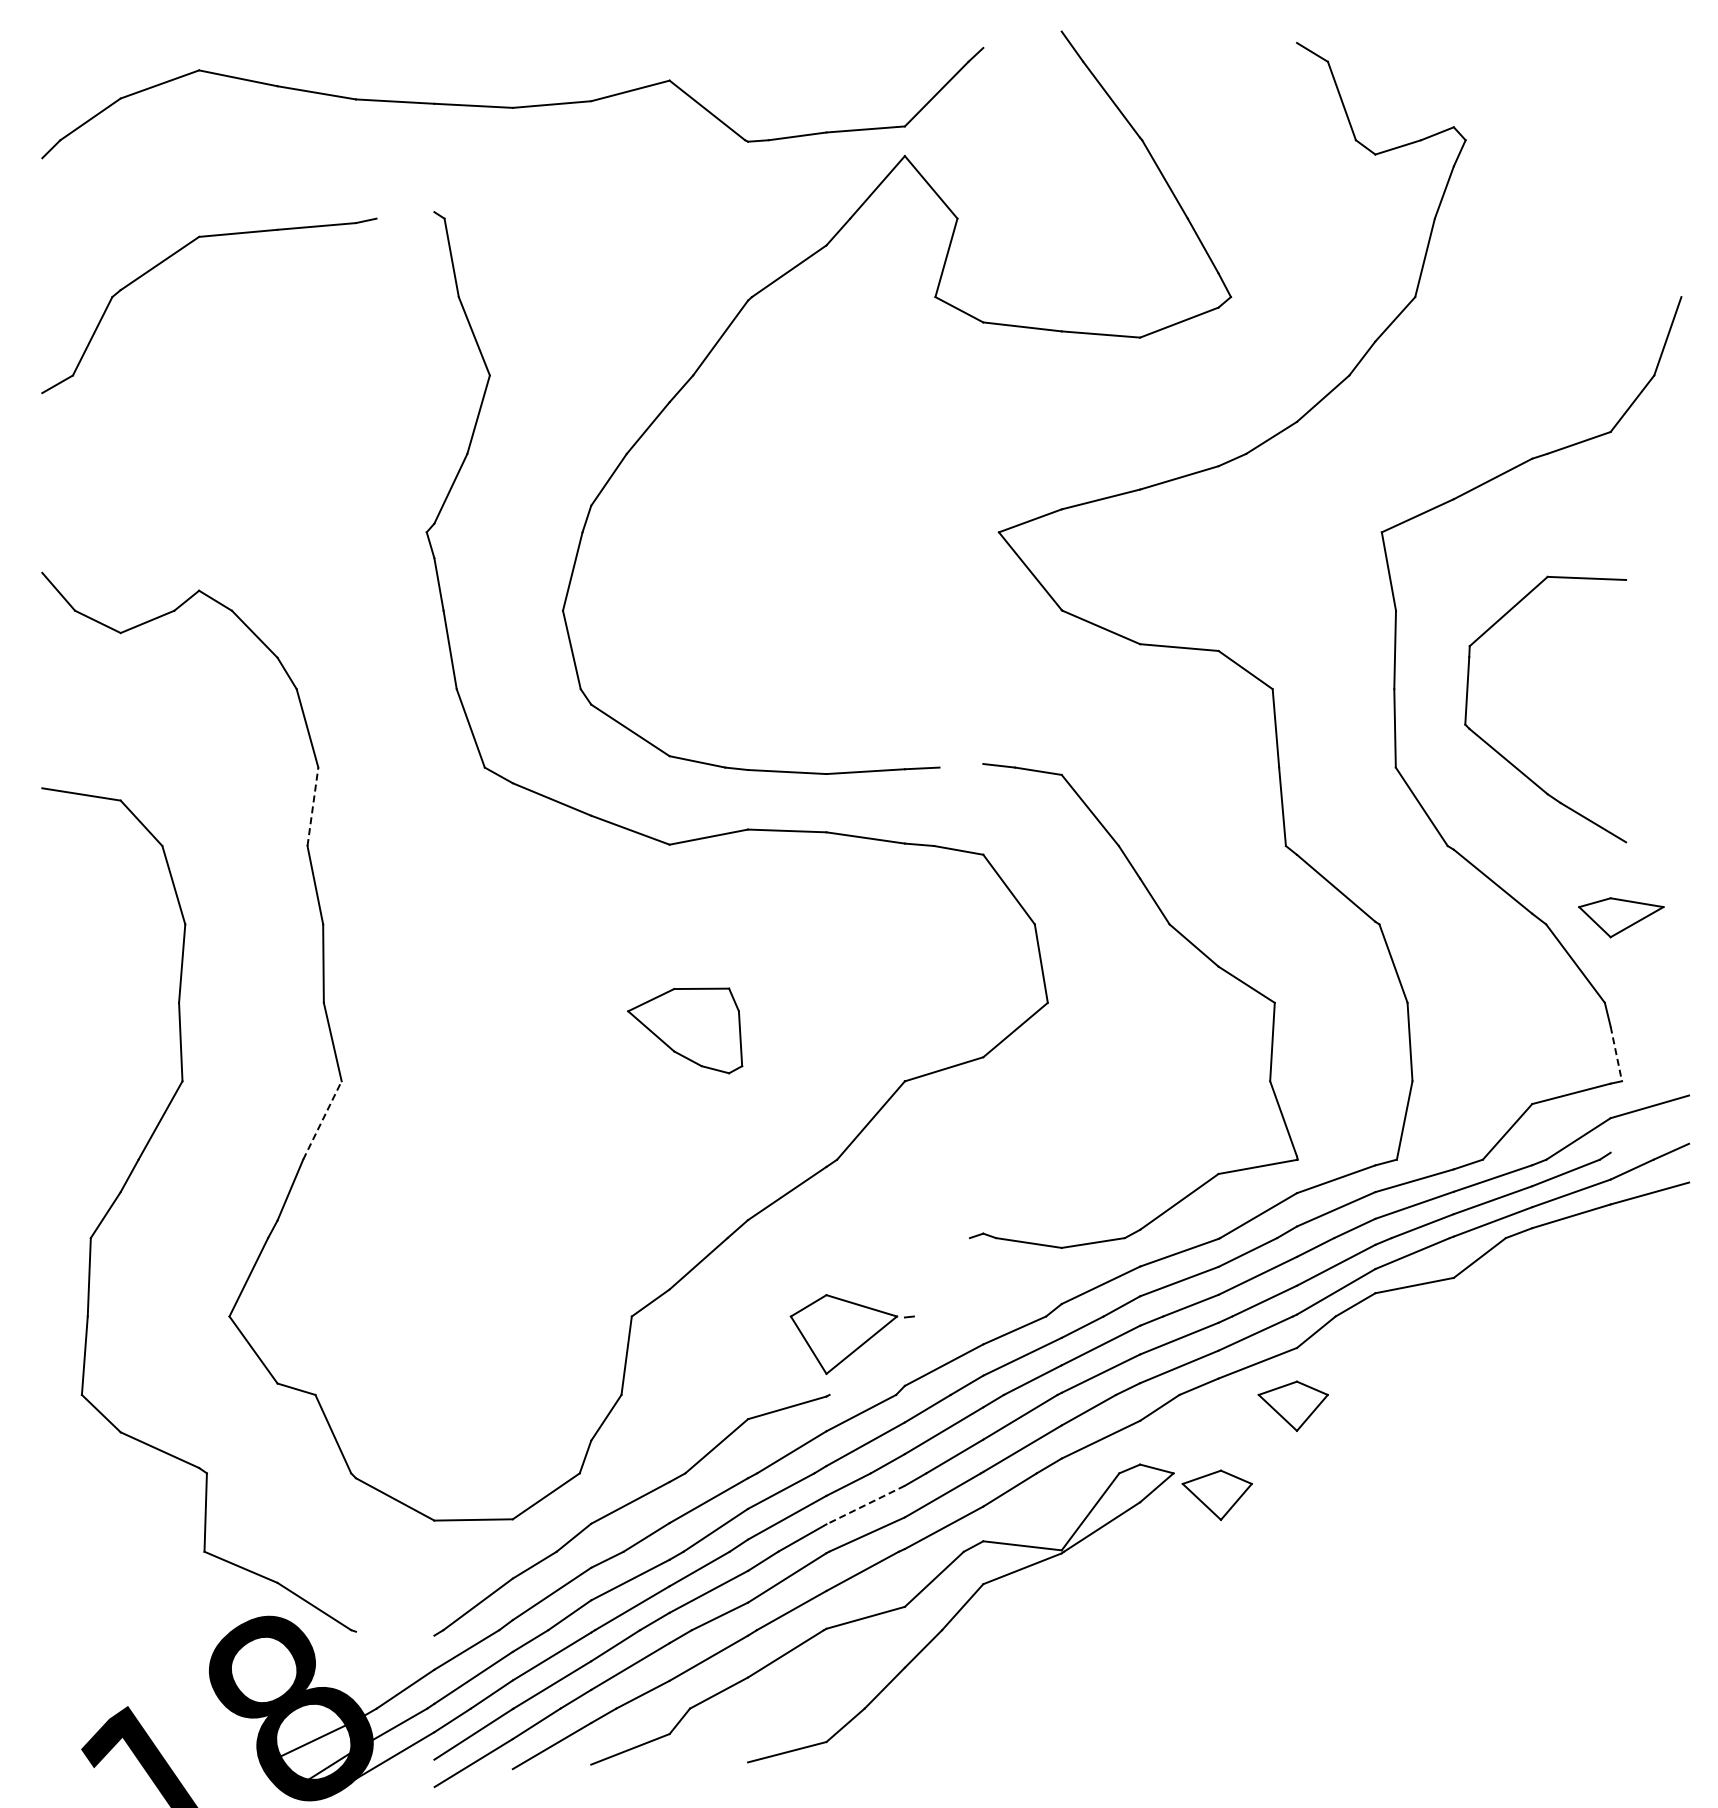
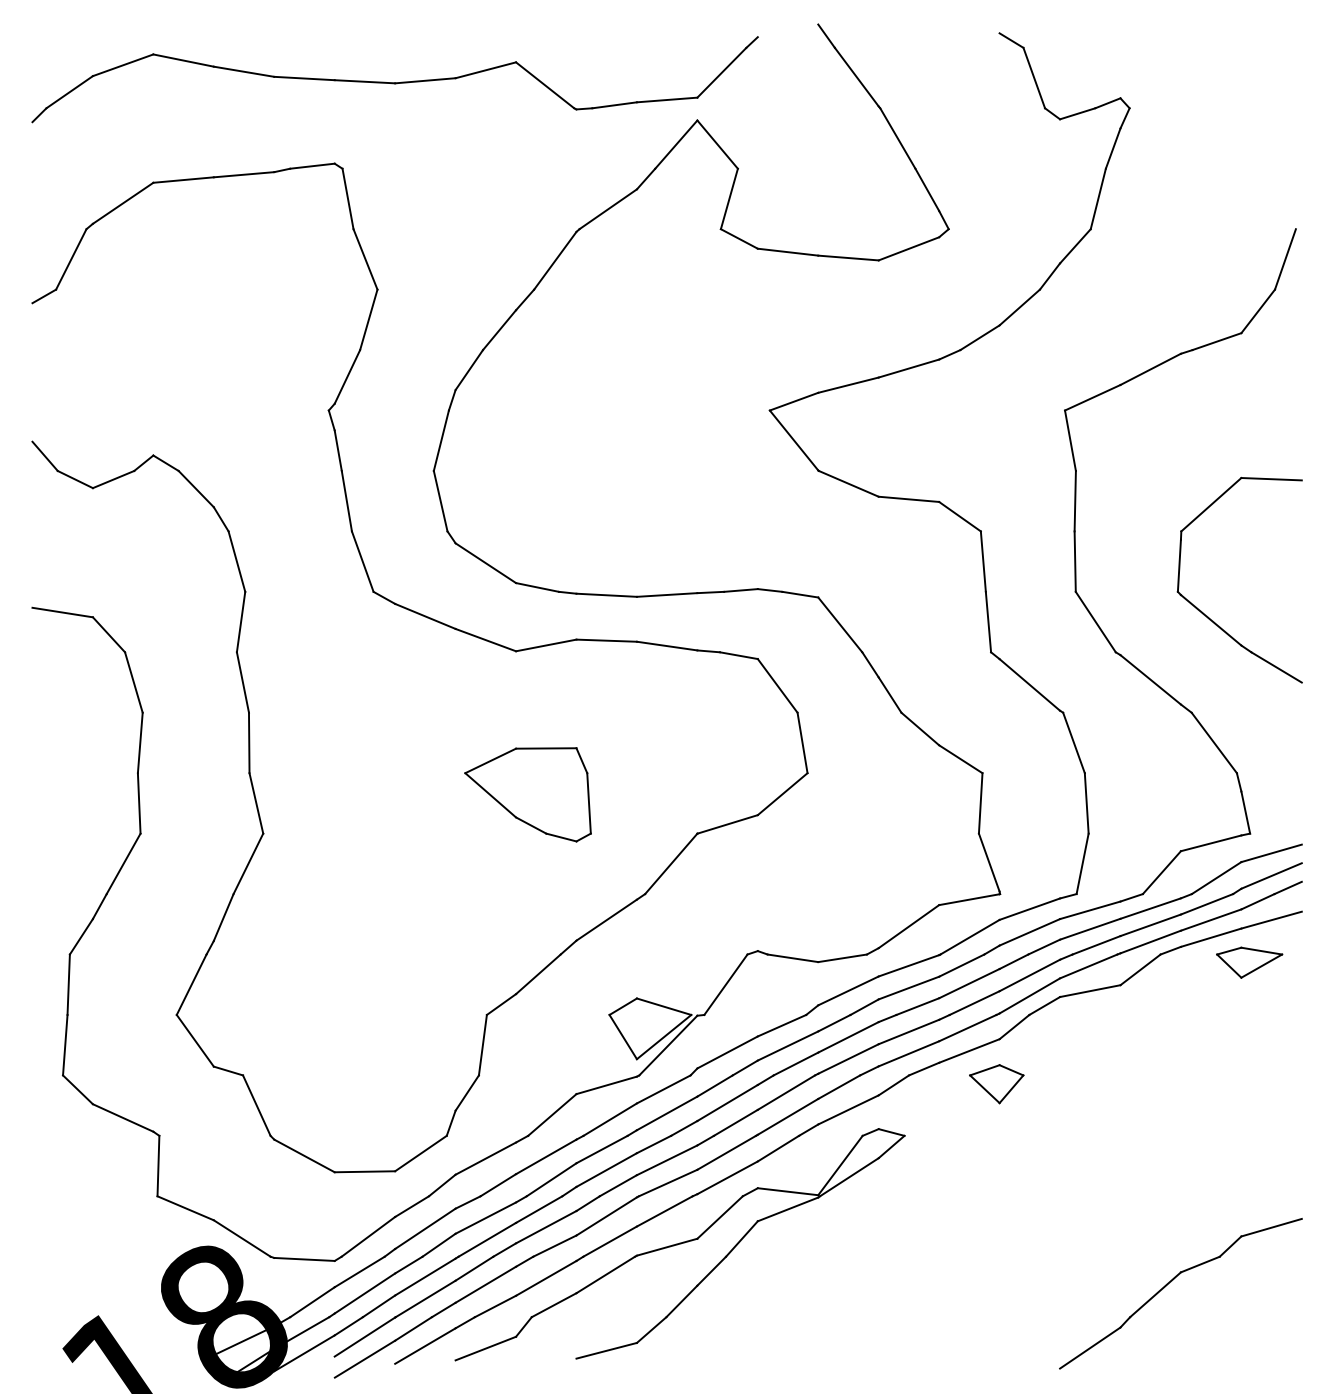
line: (405, 215) -> (312, 166), added
part: (1504, 756) -> (1208, 616), moved
line: (961, 765) -> (741, 590), added
line: (312, 806) -> (240, 621), dashed -> solid
part: (1621, 917) -> (1249, 962), moved
part: (684, 1030) -> (527, 794), size x1.43
line: (1616, 1053) -> (1245, 812), dashed -> solid
line: (322, 1120) -> (248, 863), dashed -> solid
line: (1649, 1135) -> (1271, 875), added
line: (941, 1277) -> (725, 984), added
line: (866, 1355) -> (667, 1045), added
part: (1216, 1494) -> (937, 1152), removed
line: (865, 1505) -> (667, 1160), dashed -> solid
line: (394, 1633) -> (303, 1259), added
part: (1520, 1662) -> (1171, 1281), added

